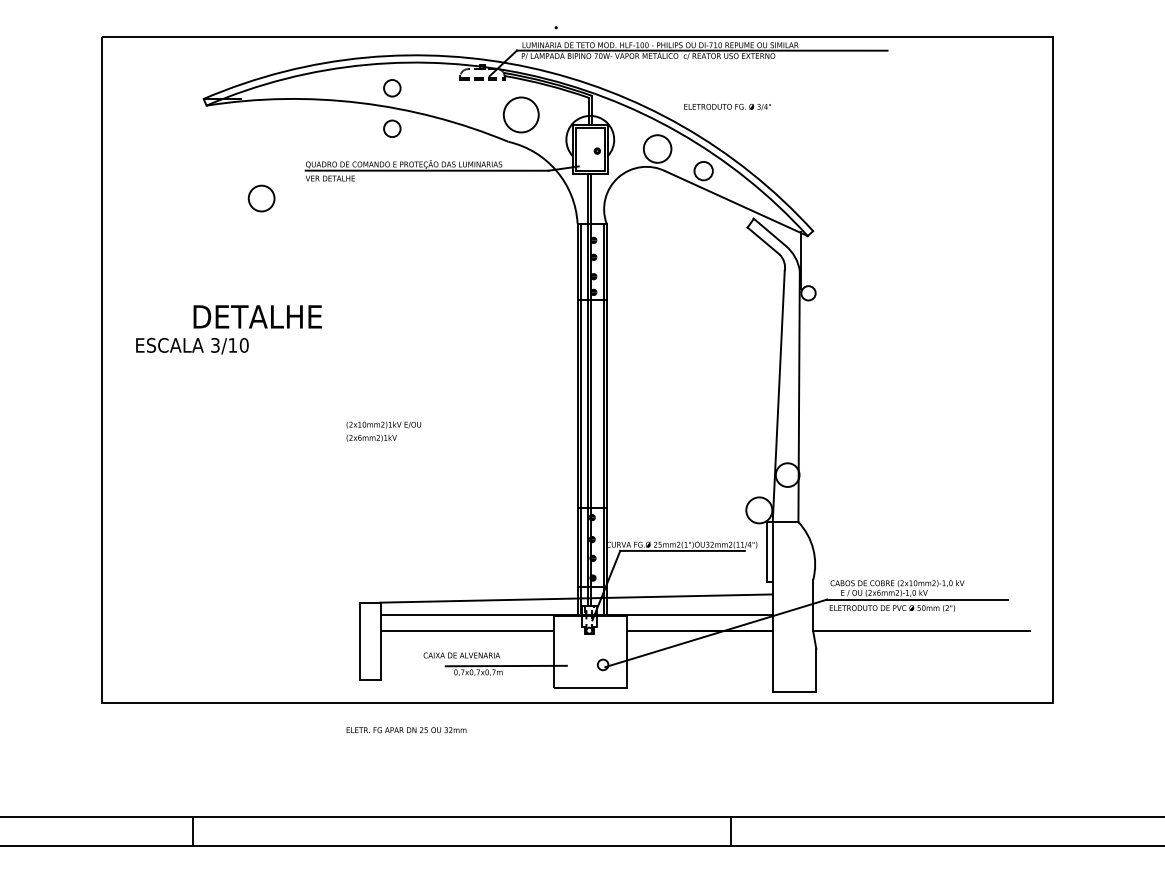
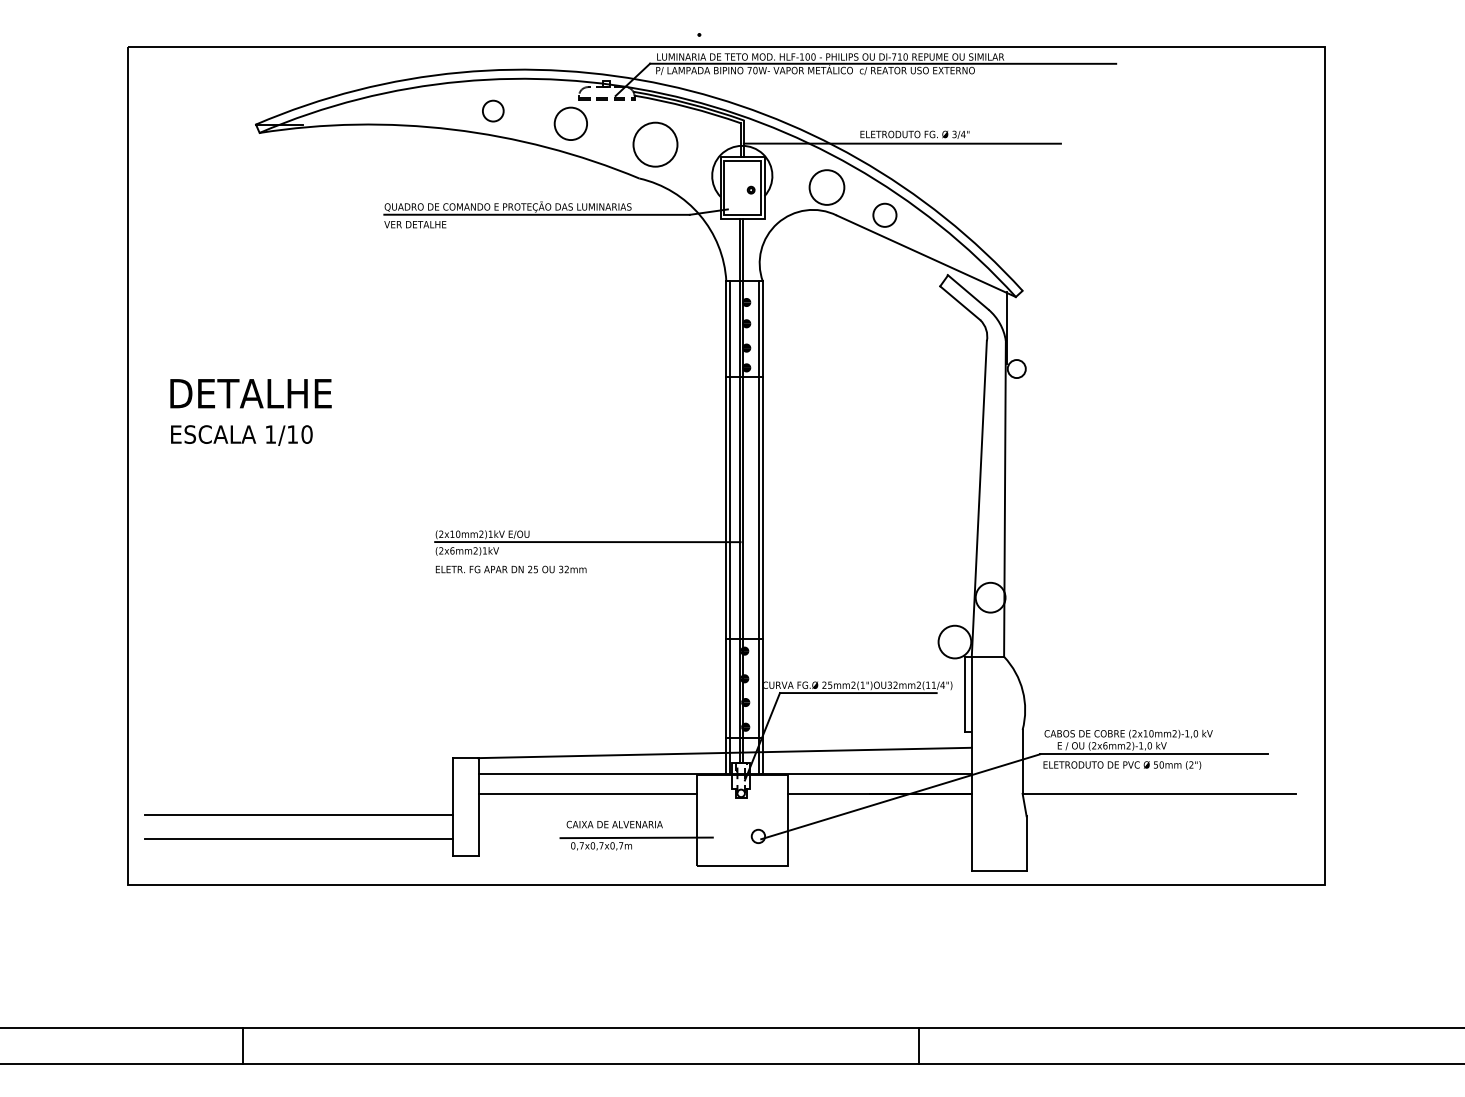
line: (716, 114) -> (901, 143), added
circle: (392, 128) -> (493, 161), removed
circle: (261, 198) -> (570, 123), moved
text: (257, 316) -> (250, 393), moved
text: (215, 345) -> (270, 434), 3/10 -> 1/10
line: (467, 431) -> (587, 542), added
line: (237, 648) -> (298, 815), added
text: (461, 655) -> (614, 824), moved
line: (237, 666) -> (298, 838), added
text: (406, 730) -> (510, 569), moved

